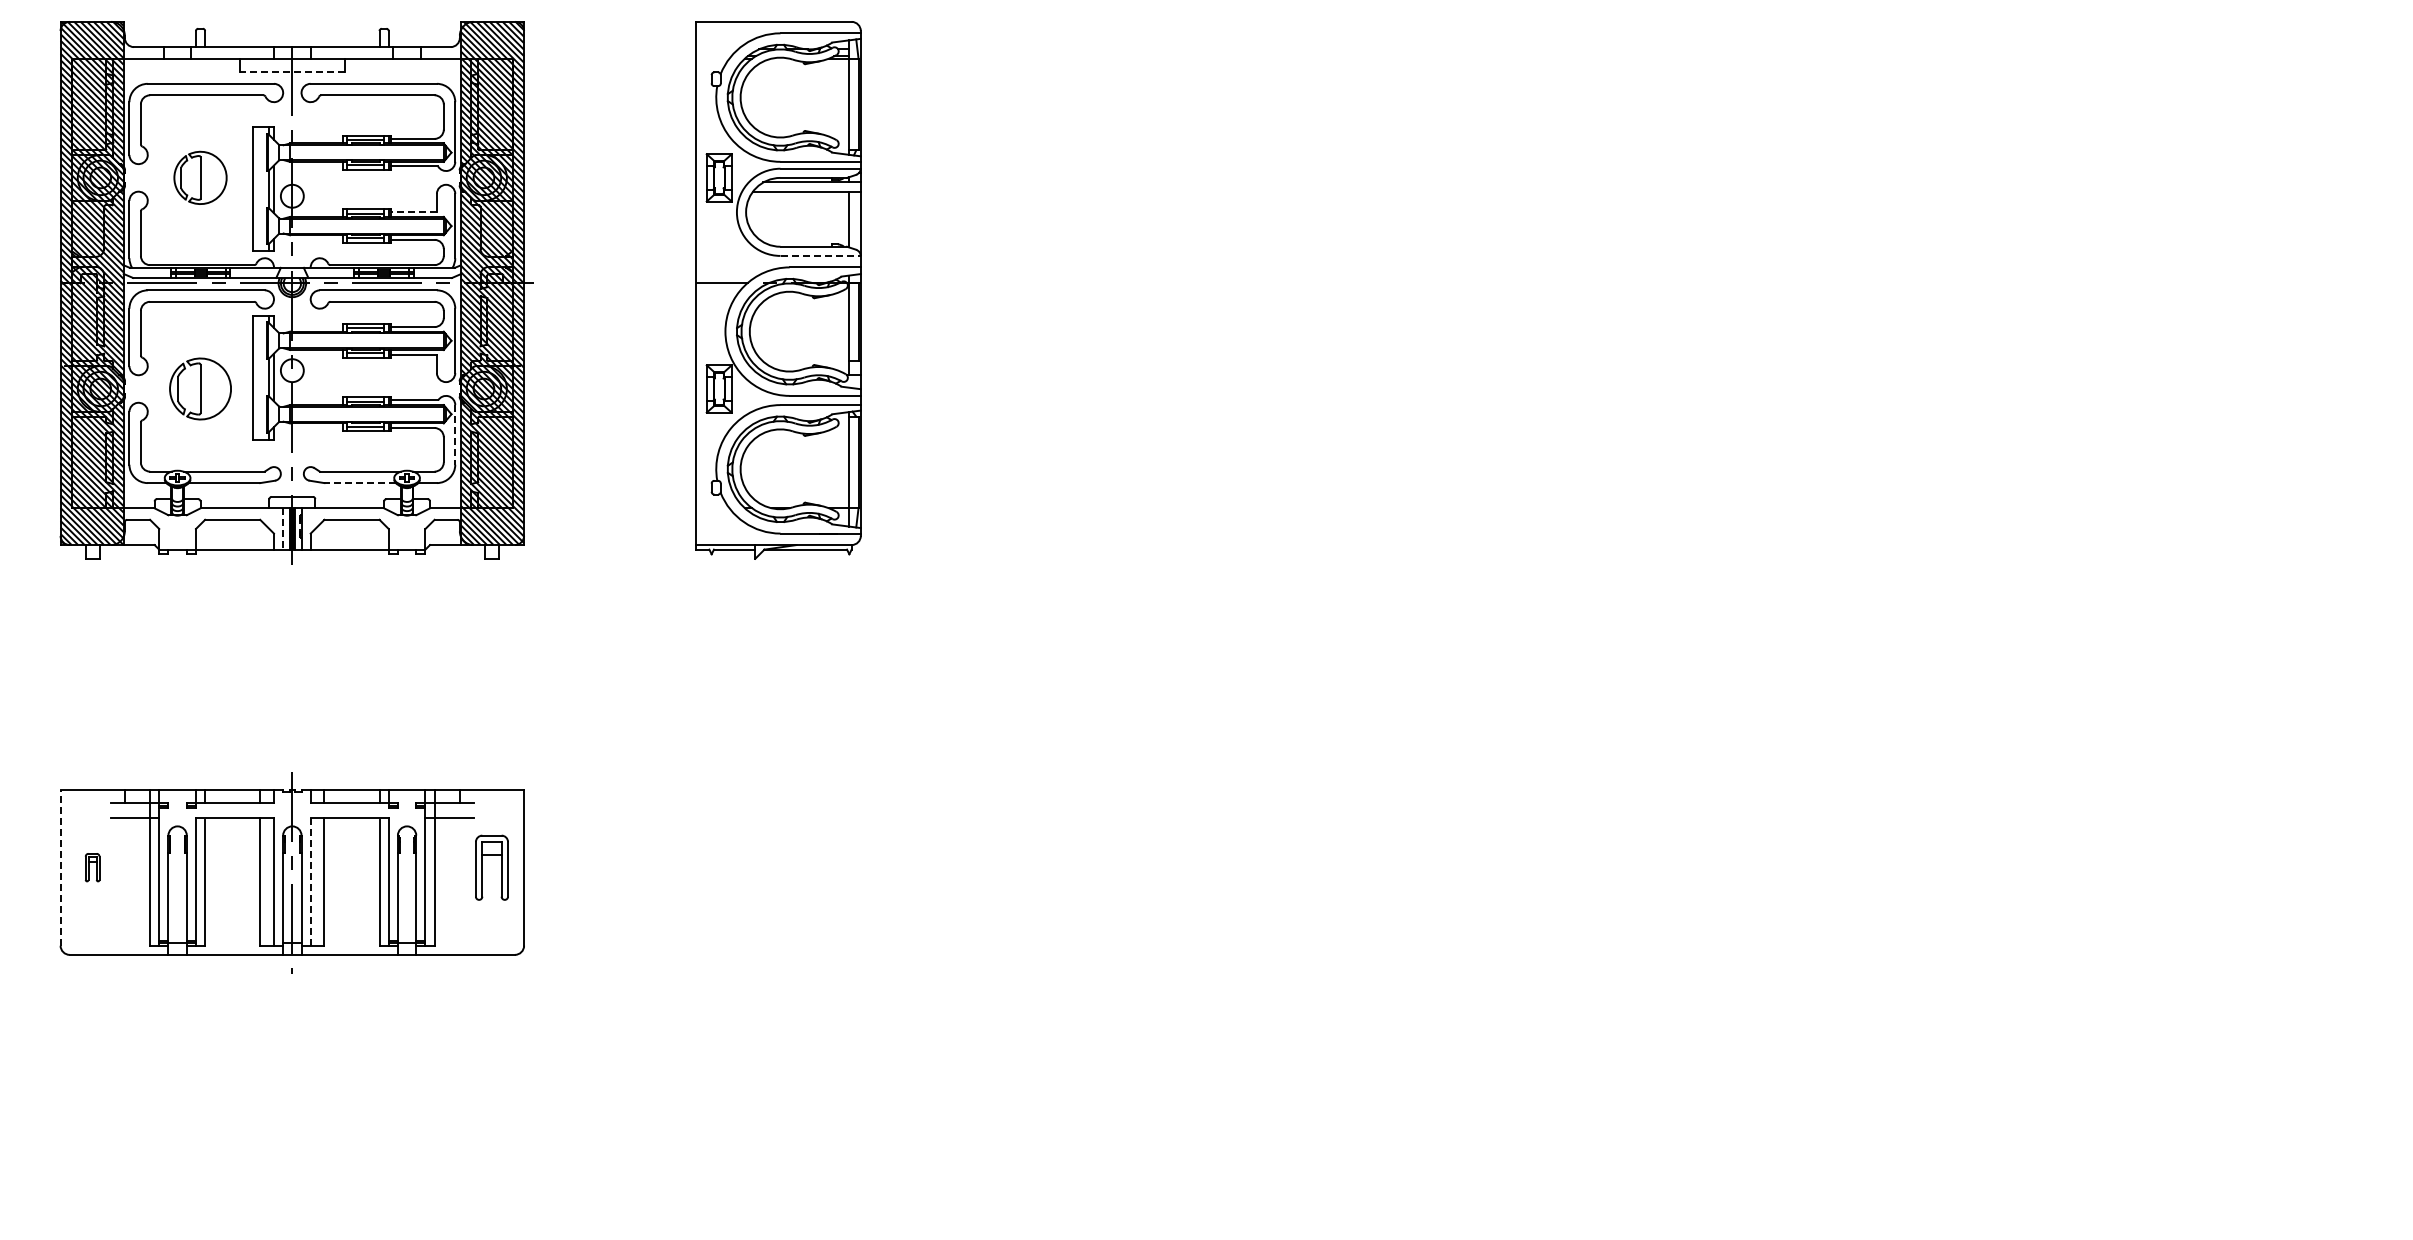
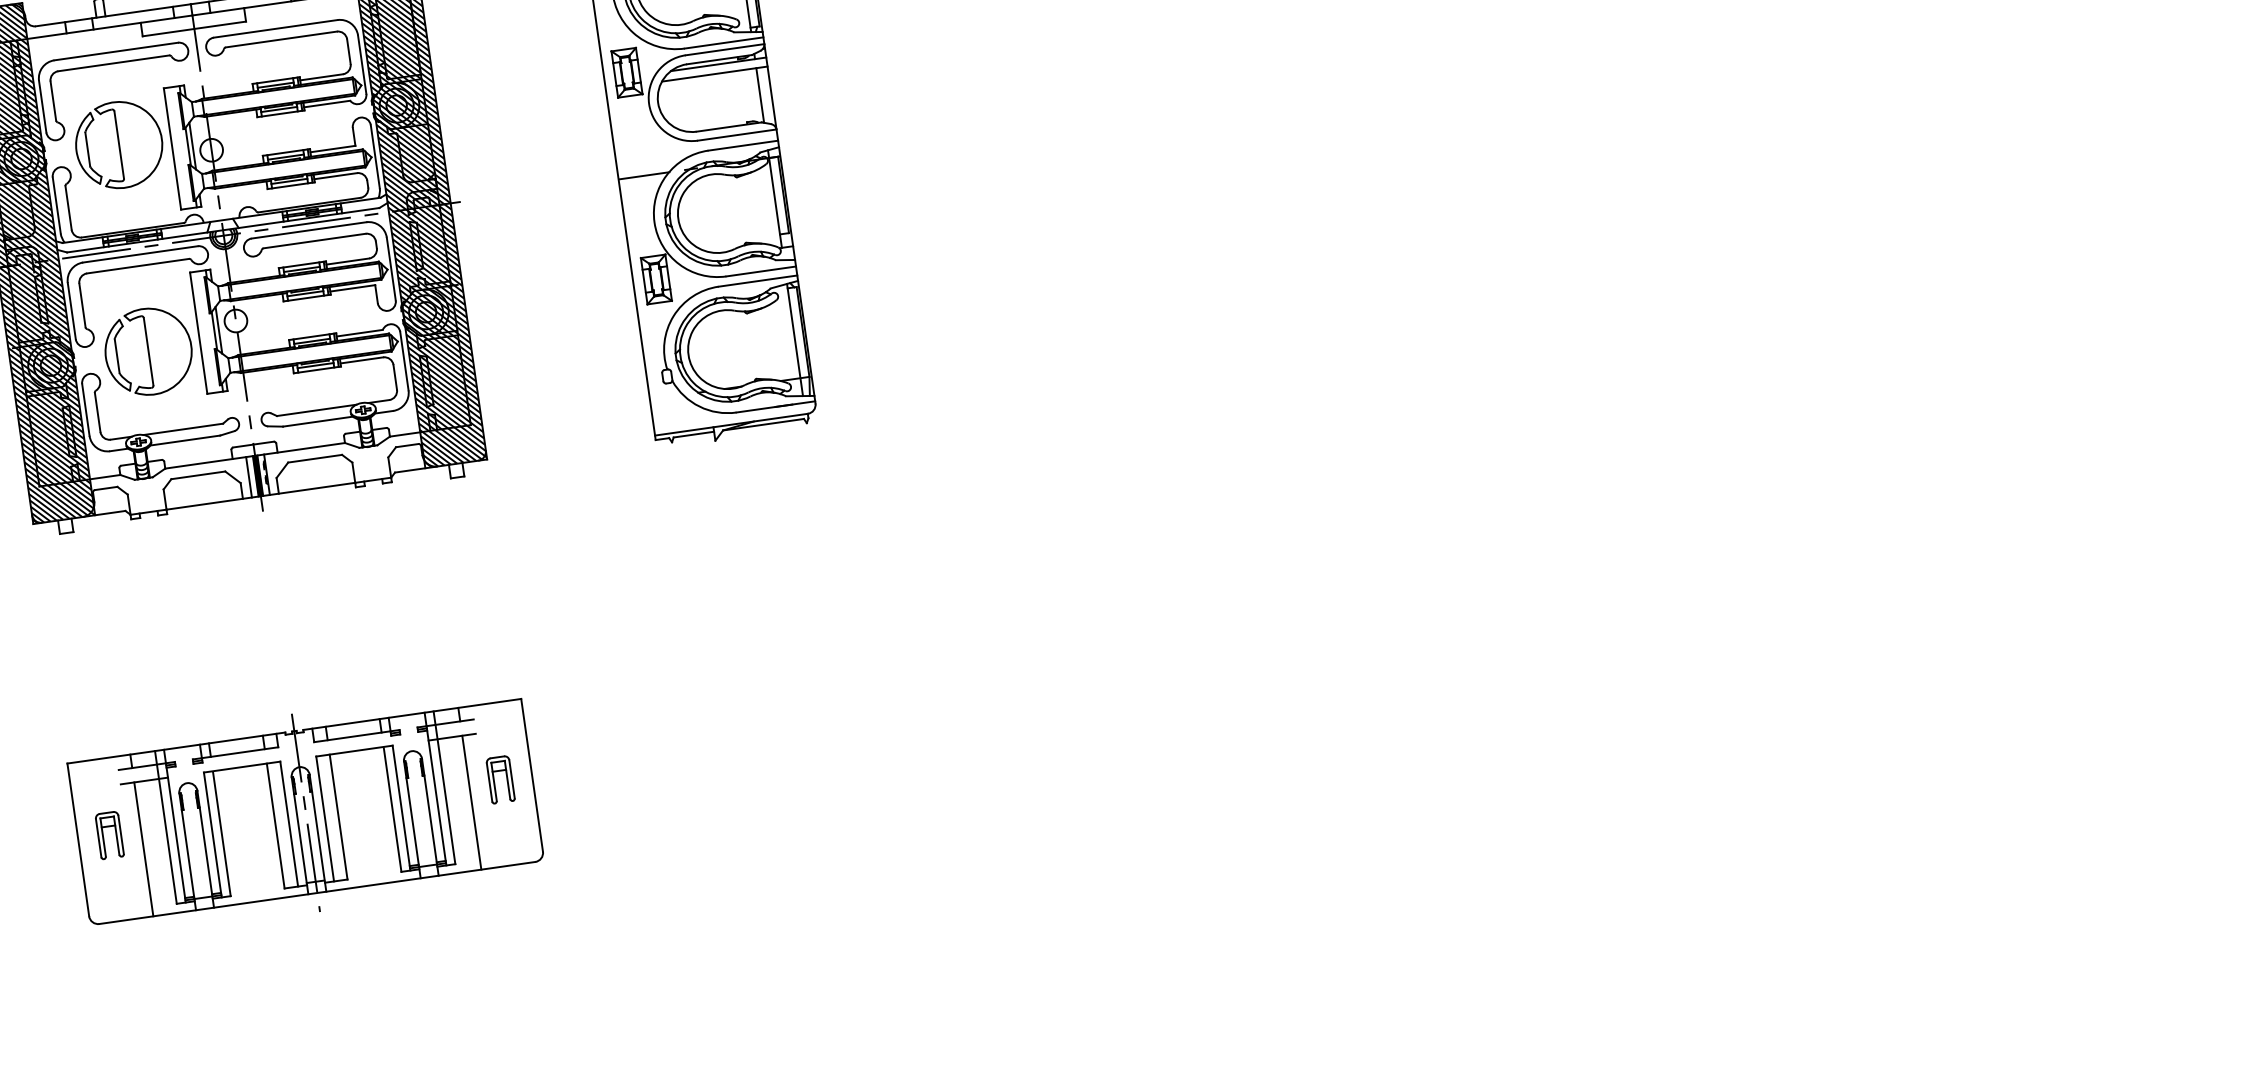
line: (292, 72) -> (194, 29), dashed -> solid
part: (200, 177) -> (119, 144), size x1.67
line: (413, 212) -> (332, 149), dashed -> solid
line: (821, 255) -> (737, 134), dashed -> solid
part: (200, 388) -> (148, 351), size x1.43
line: (455, 434) -> (404, 360), dashed -> solid
line: (360, 483) -> (318, 421), dashed -> solid
line: (283, 529) -> (249, 477), dashed -> solid
line: (60, 867) -> (78, 839), dashed -> solid
part: (92, 867) -> (109, 835), size x1.67
part: (491, 867) -> (500, 779), size x0.71
line: (310, 881) -> (324, 818), dashed -> solid
line: (124, 886) -> (143, 849), added
line: (459, 886) -> (471, 802), added

